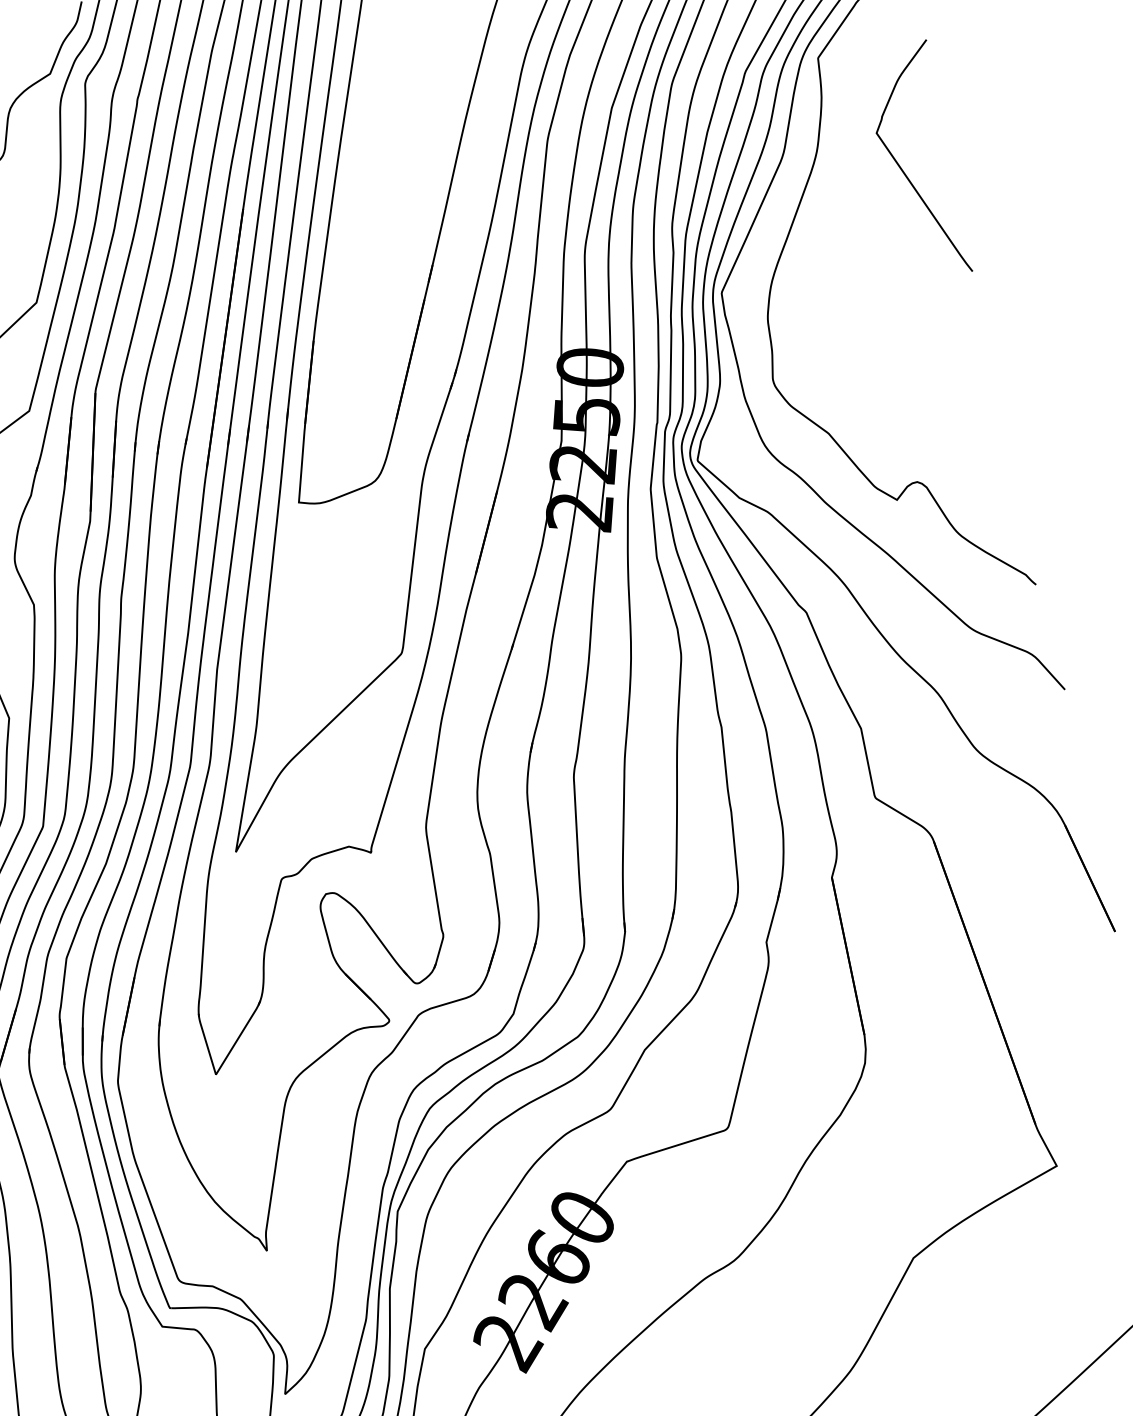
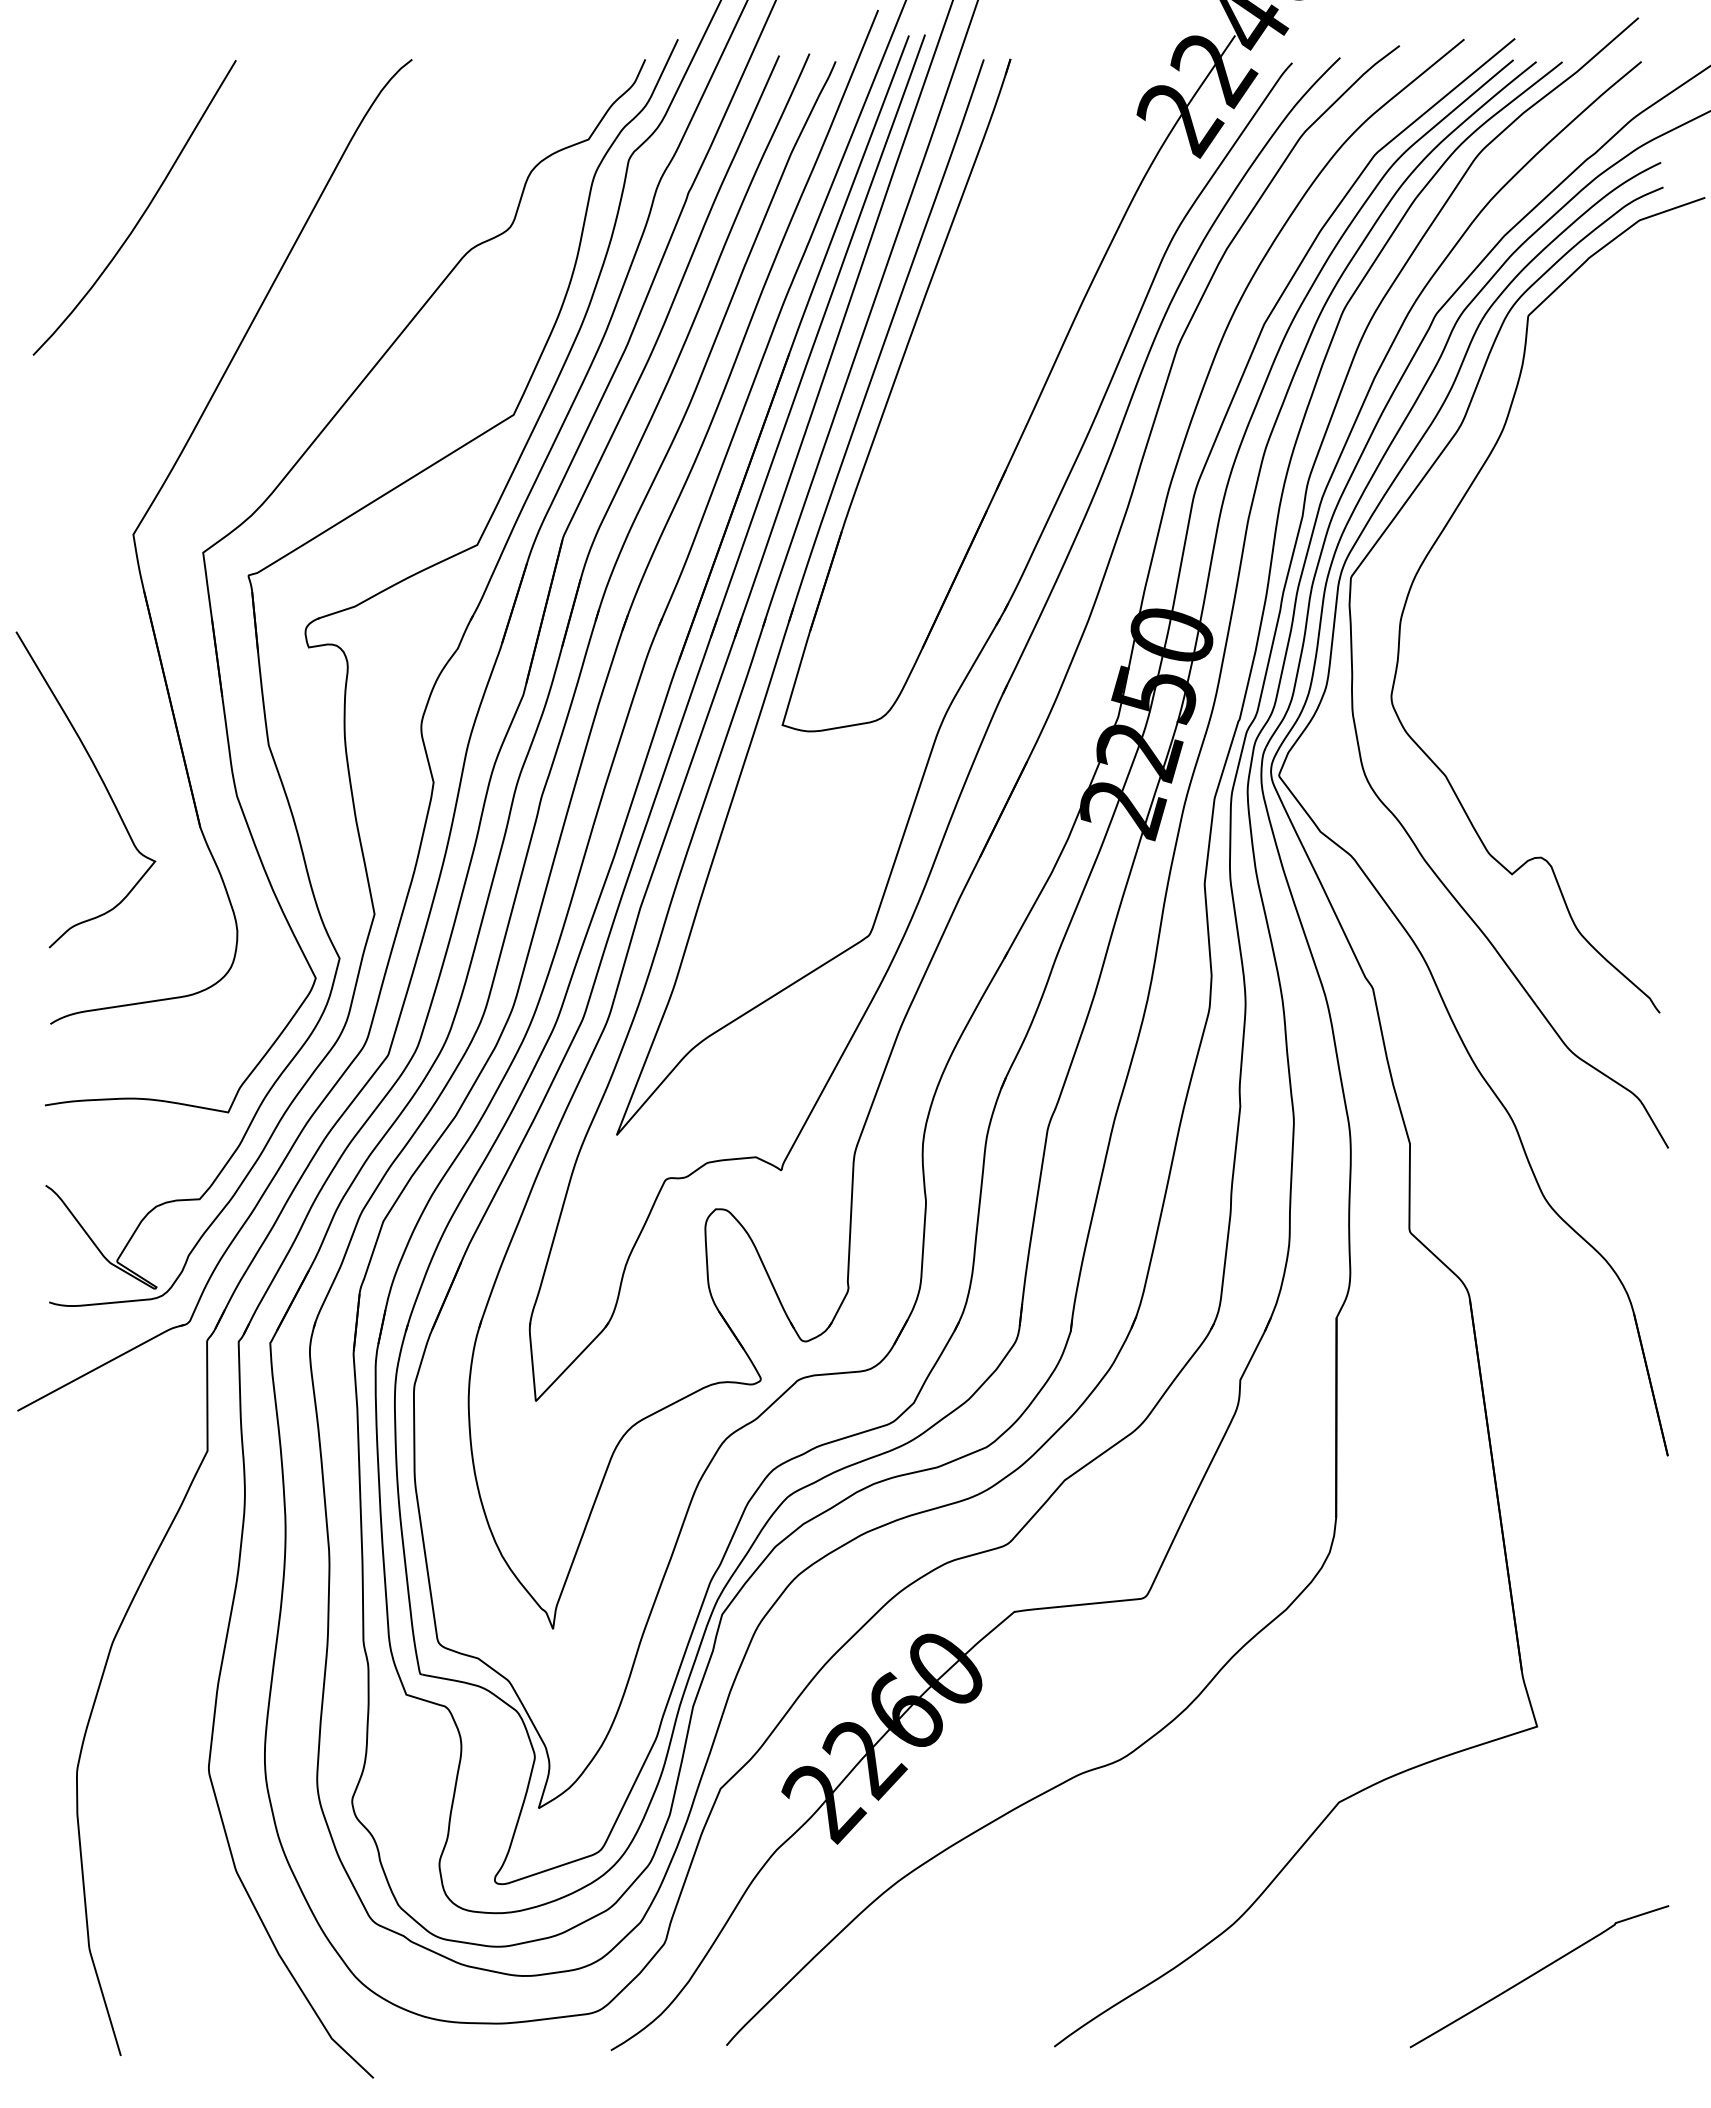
curve: (904, 171) -> (1604, 476), removed

